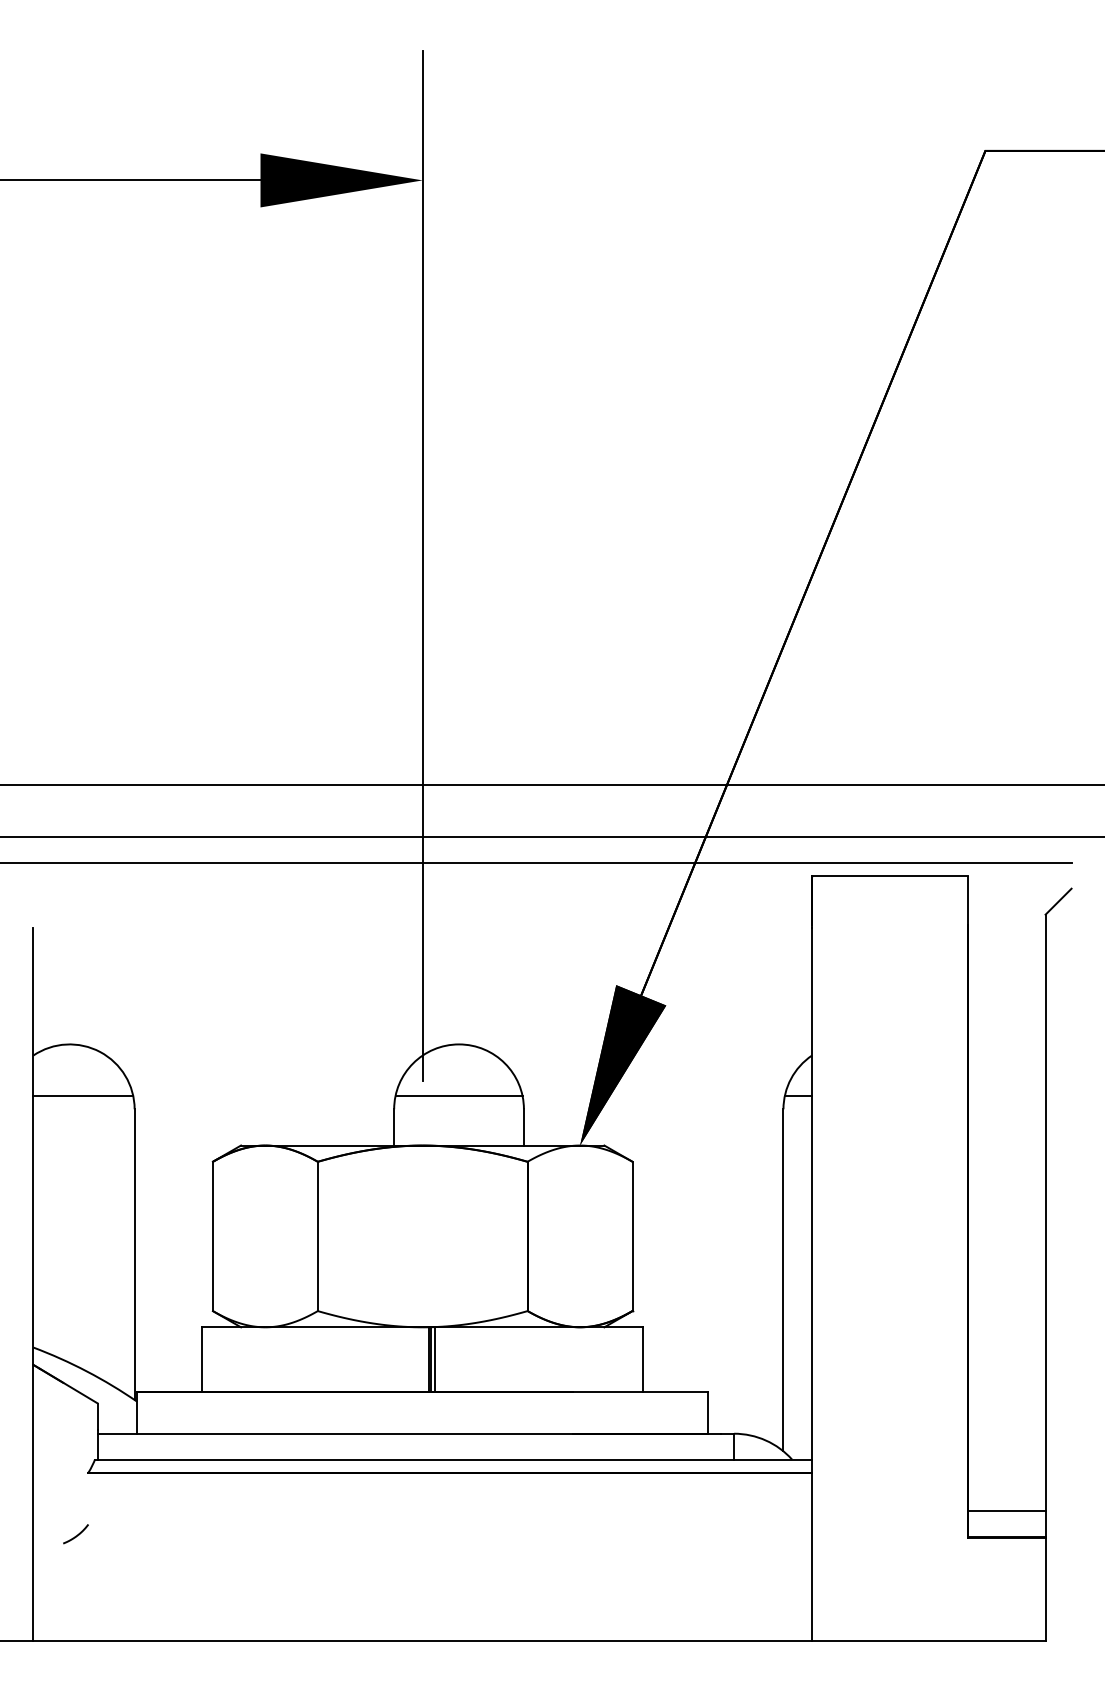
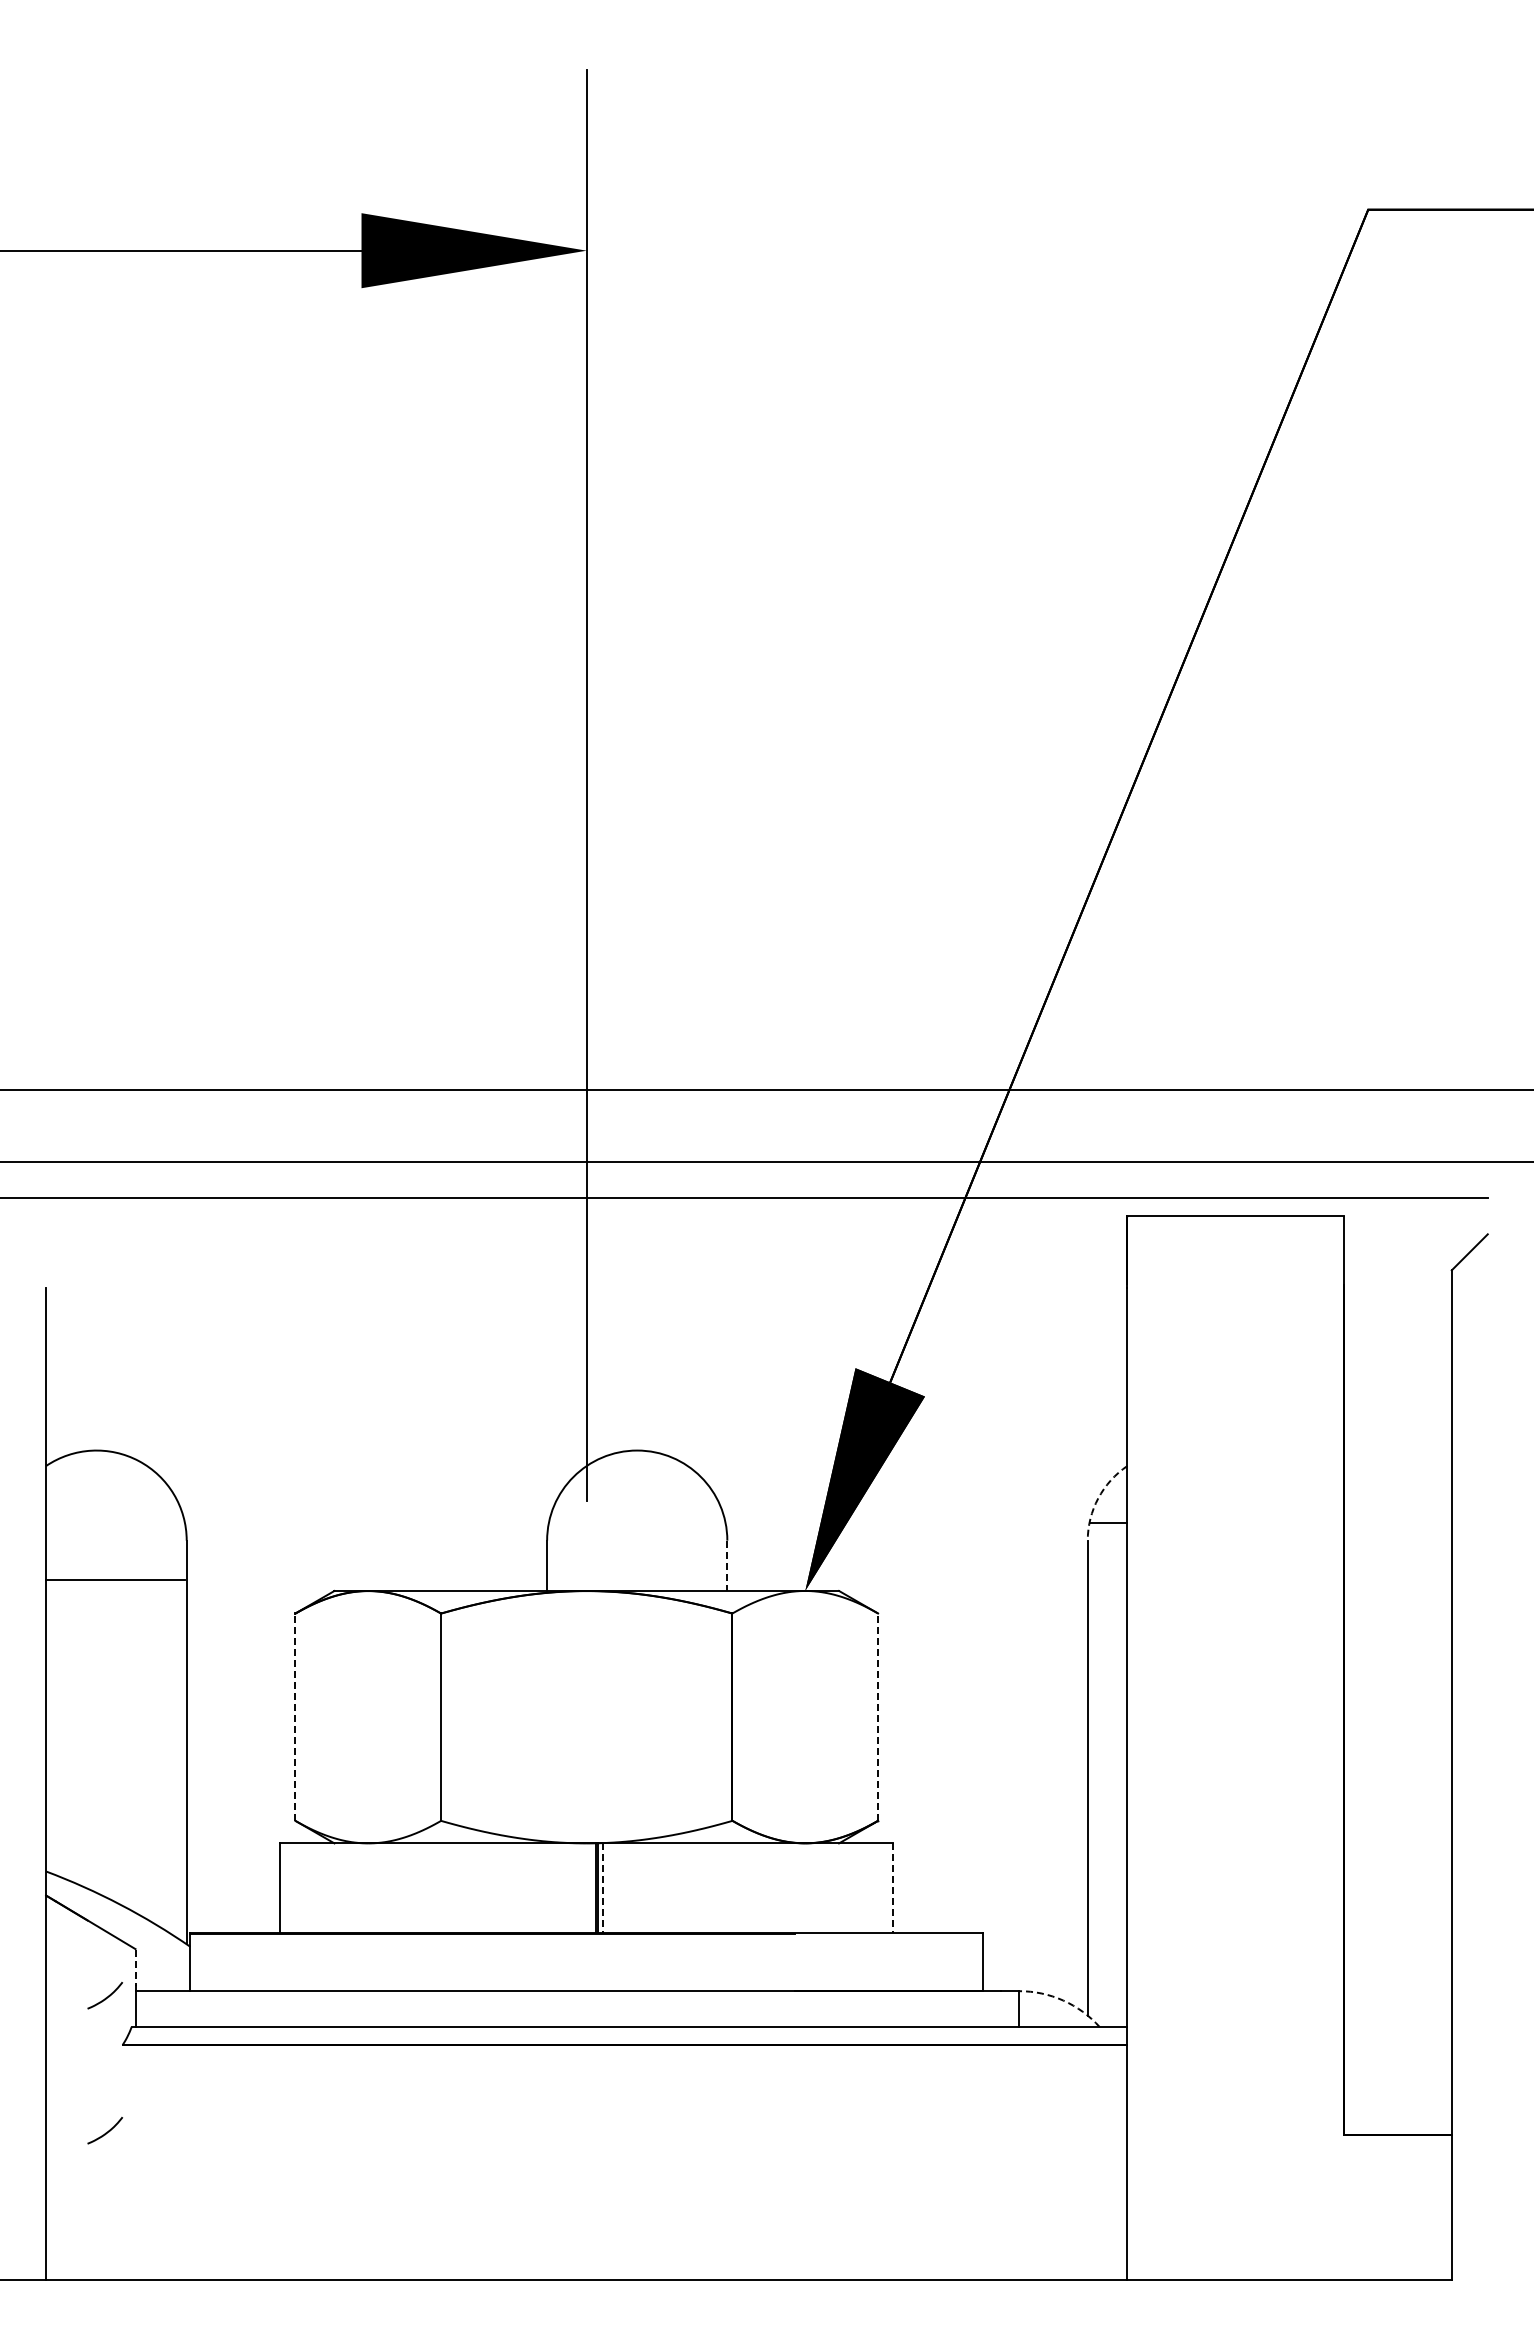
arc: (791, 1078) -> (1098, 1498), solid -> dashed
line: (83, 1096) -> (115, 1579), moved
line: (458, 1096) -> (636, 1522), removed
line: (524, 1127) -> (727, 1566), solid -> dashed
line: (212, 1236) -> (295, 1717), solid -> dashed
line: (632, 1236) -> (878, 1717), solid -> dashed
line: (434, 1359) -> (603, 1888), solid -> dashed
line: (643, 1359) -> (893, 1888), solid -> dashed
line: (98, 1417) -> (136, 1968), solid -> dashed
curve: (76, 1438) -> (105, 1997), added
arc: (766, 1440) -> (1063, 2000), solid -> dashed
line: (1006, 1511) -> (1397, 2099), removed

